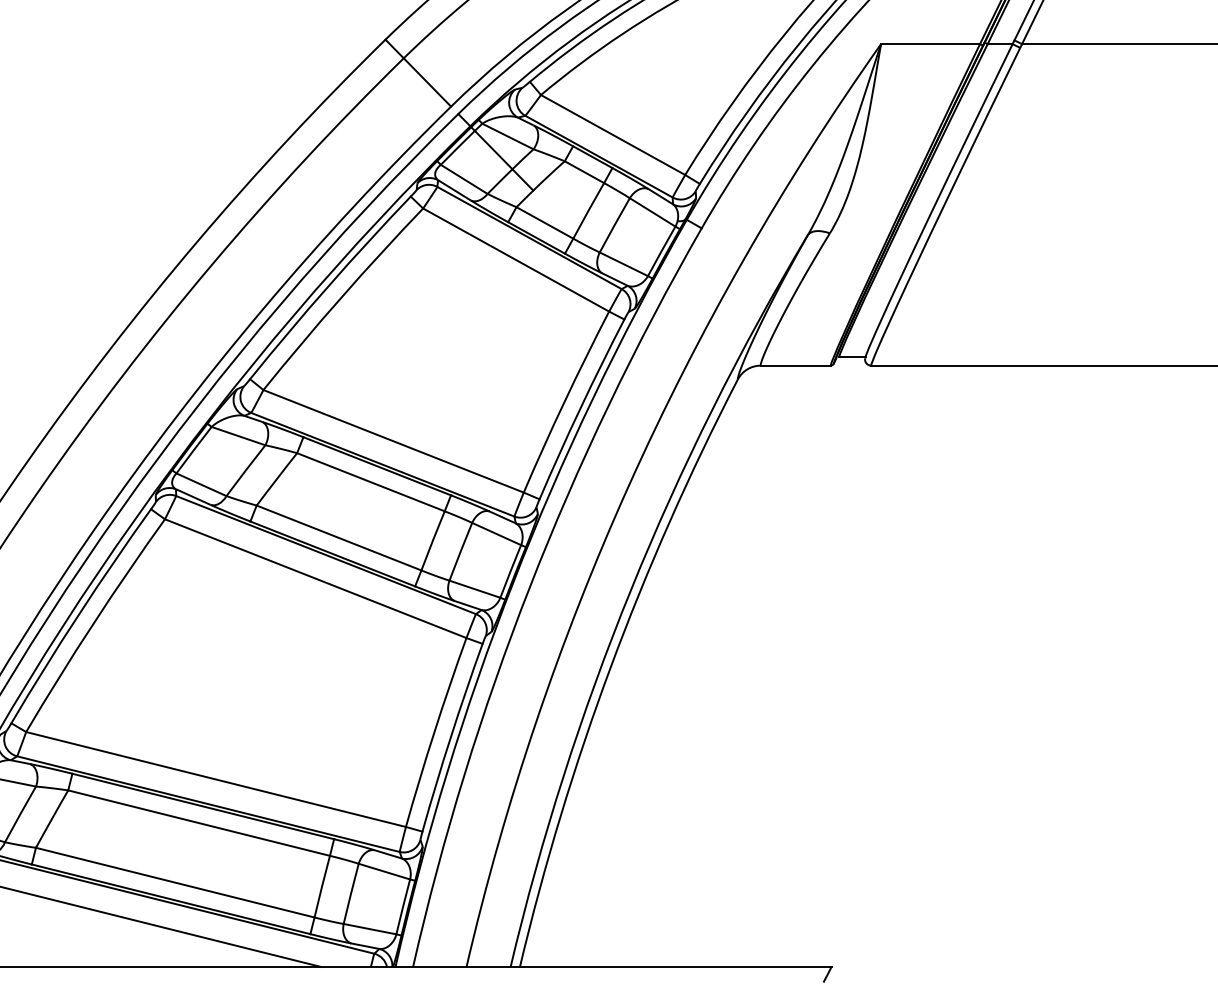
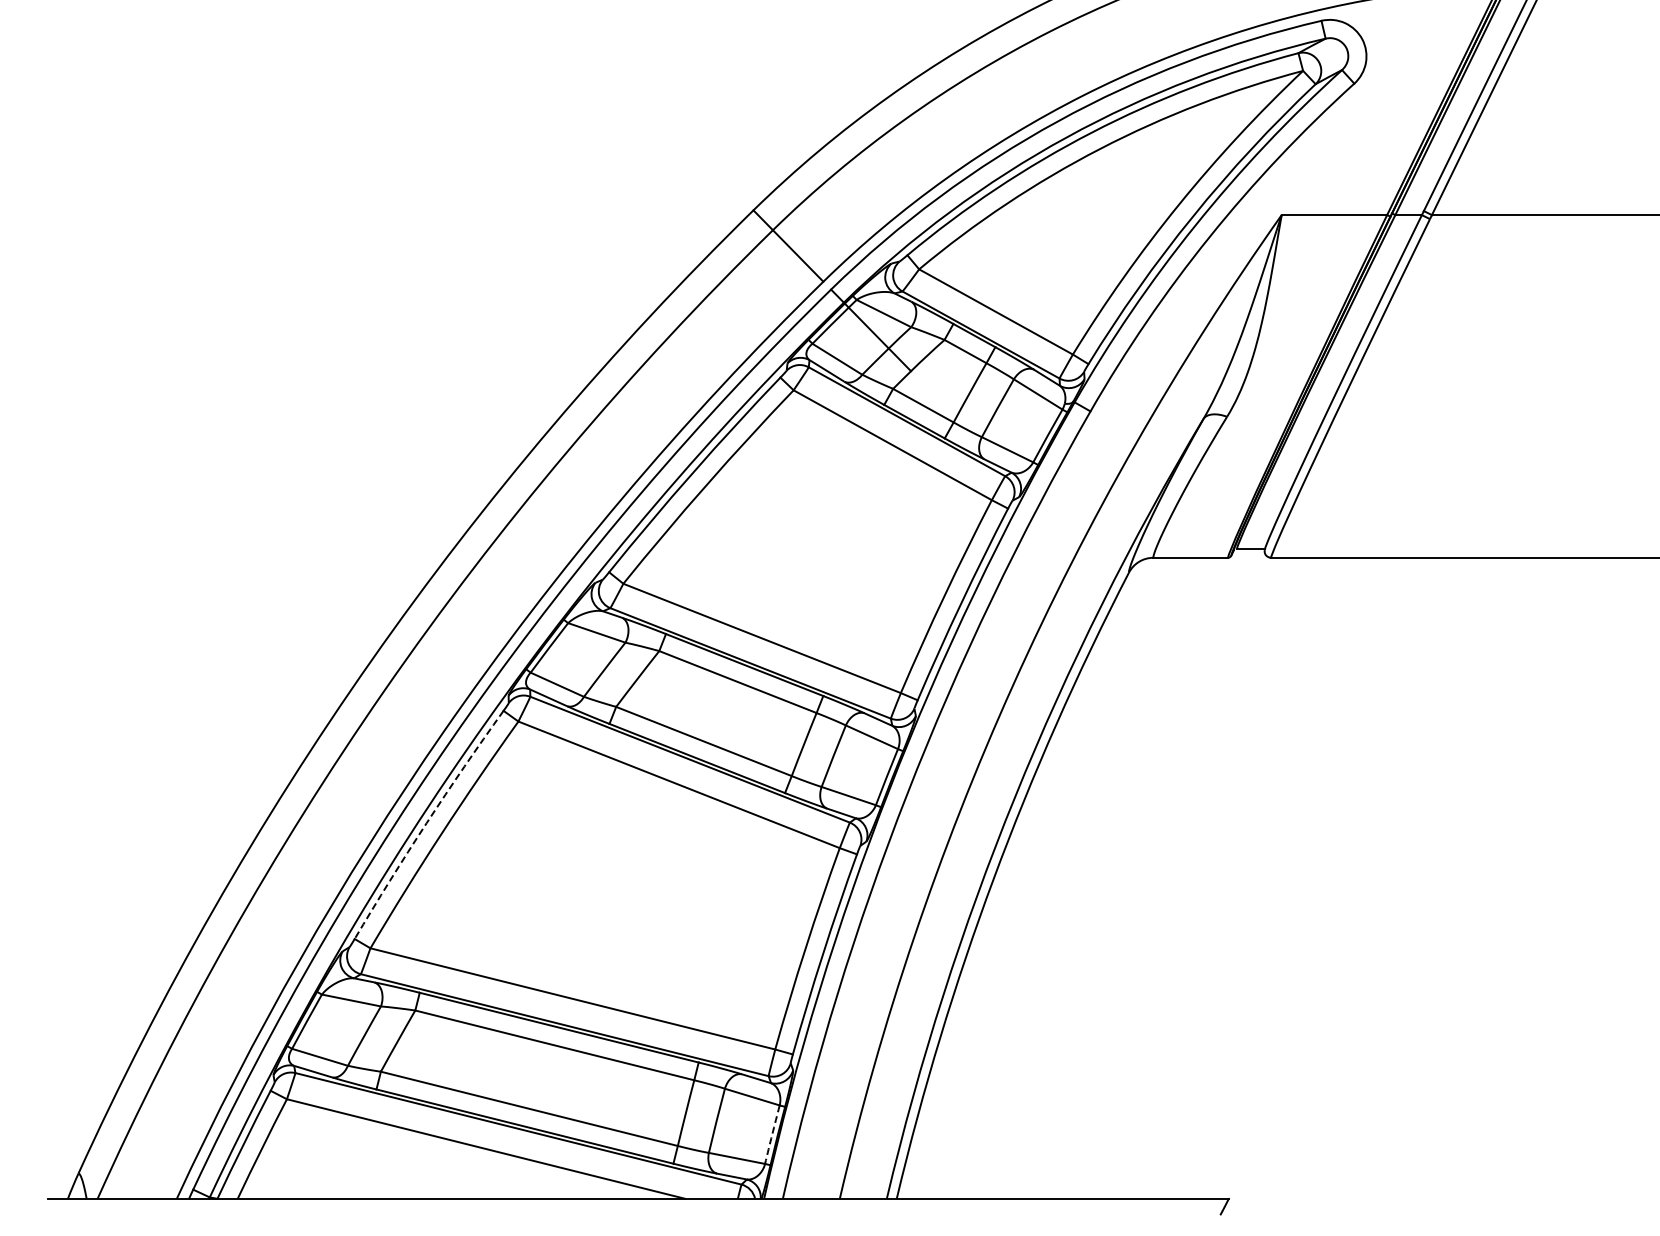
arc: (78, 614) -> (426, 823), solid -> dashed
arc: (403, 906) -> (772, 1134), solid -> dashed

